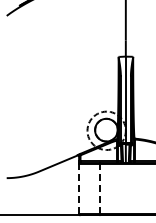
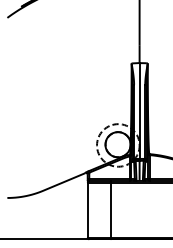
line: (79, 189) -> (88, 210), dashed -> solid
line: (99, 189) -> (110, 210), dashed -> solid

